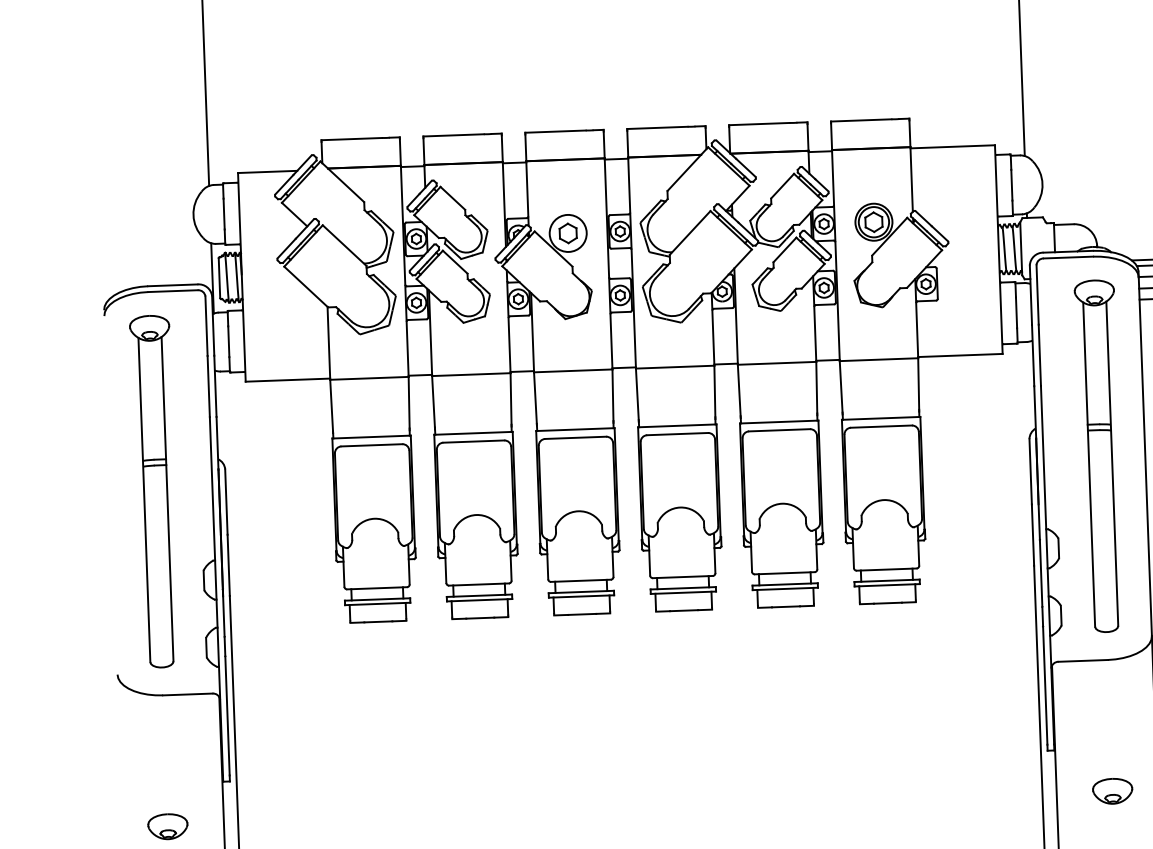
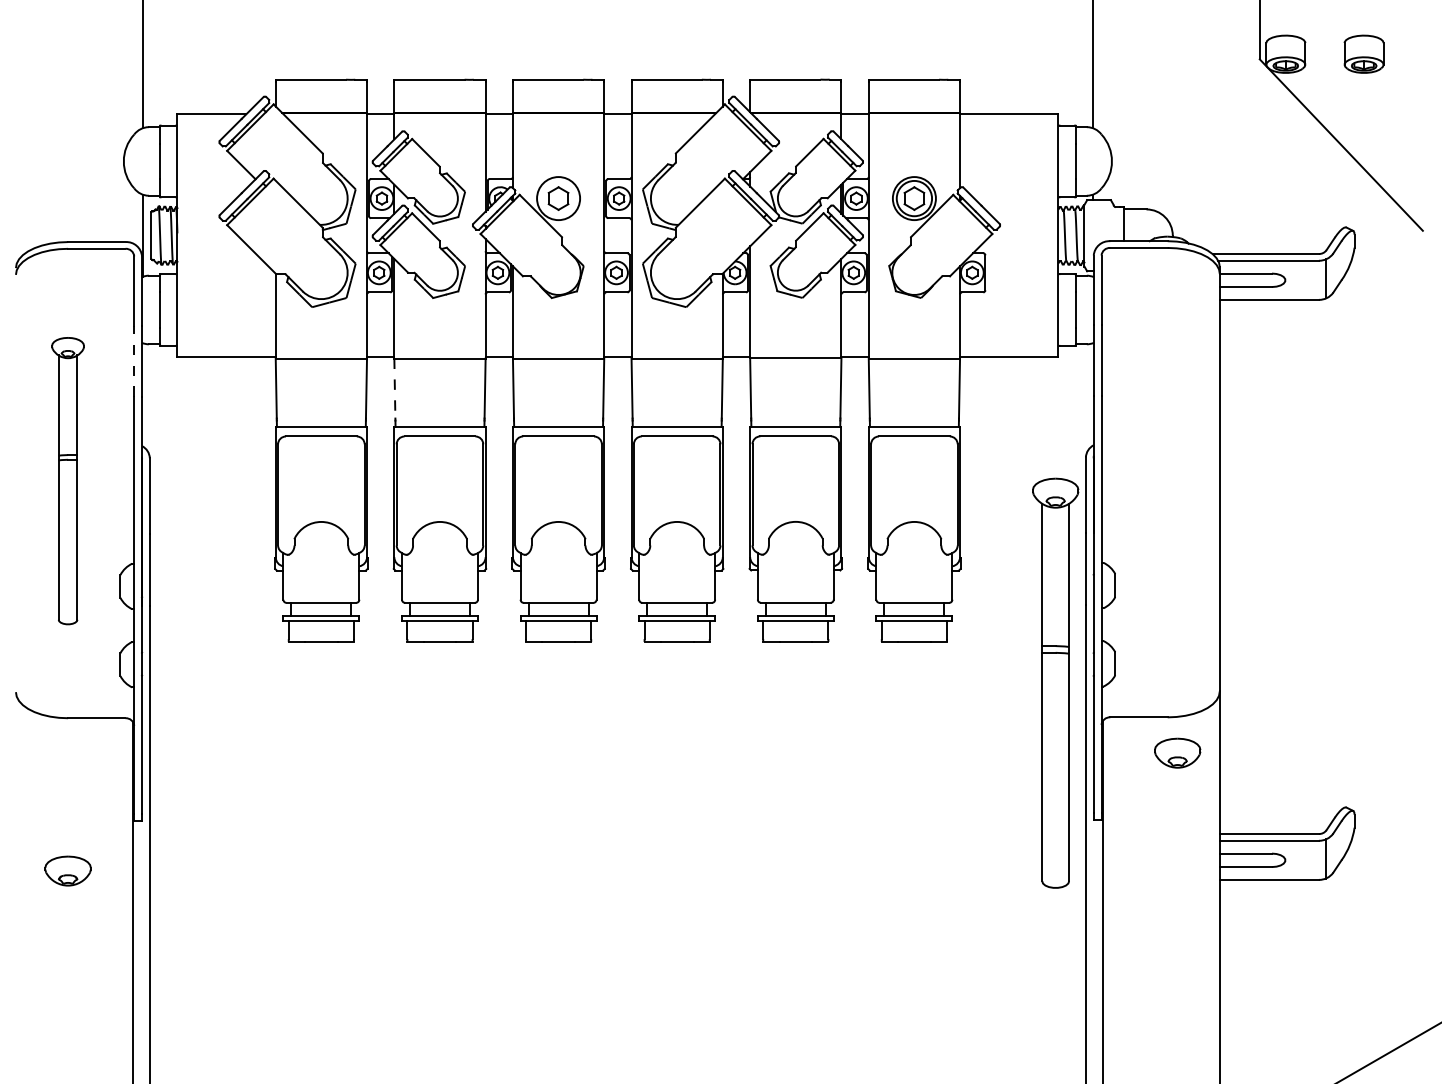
line: (208, 386) -> (134, 361), solid -> dashed
line: (433, 401) -> (394, 388), solid -> dashed
part: (1100, 455) -> (1055, 682), moved
part: (155, 491) -> (67, 480), size x0.7
part: (1112, 790) -> (1177, 752), moved

